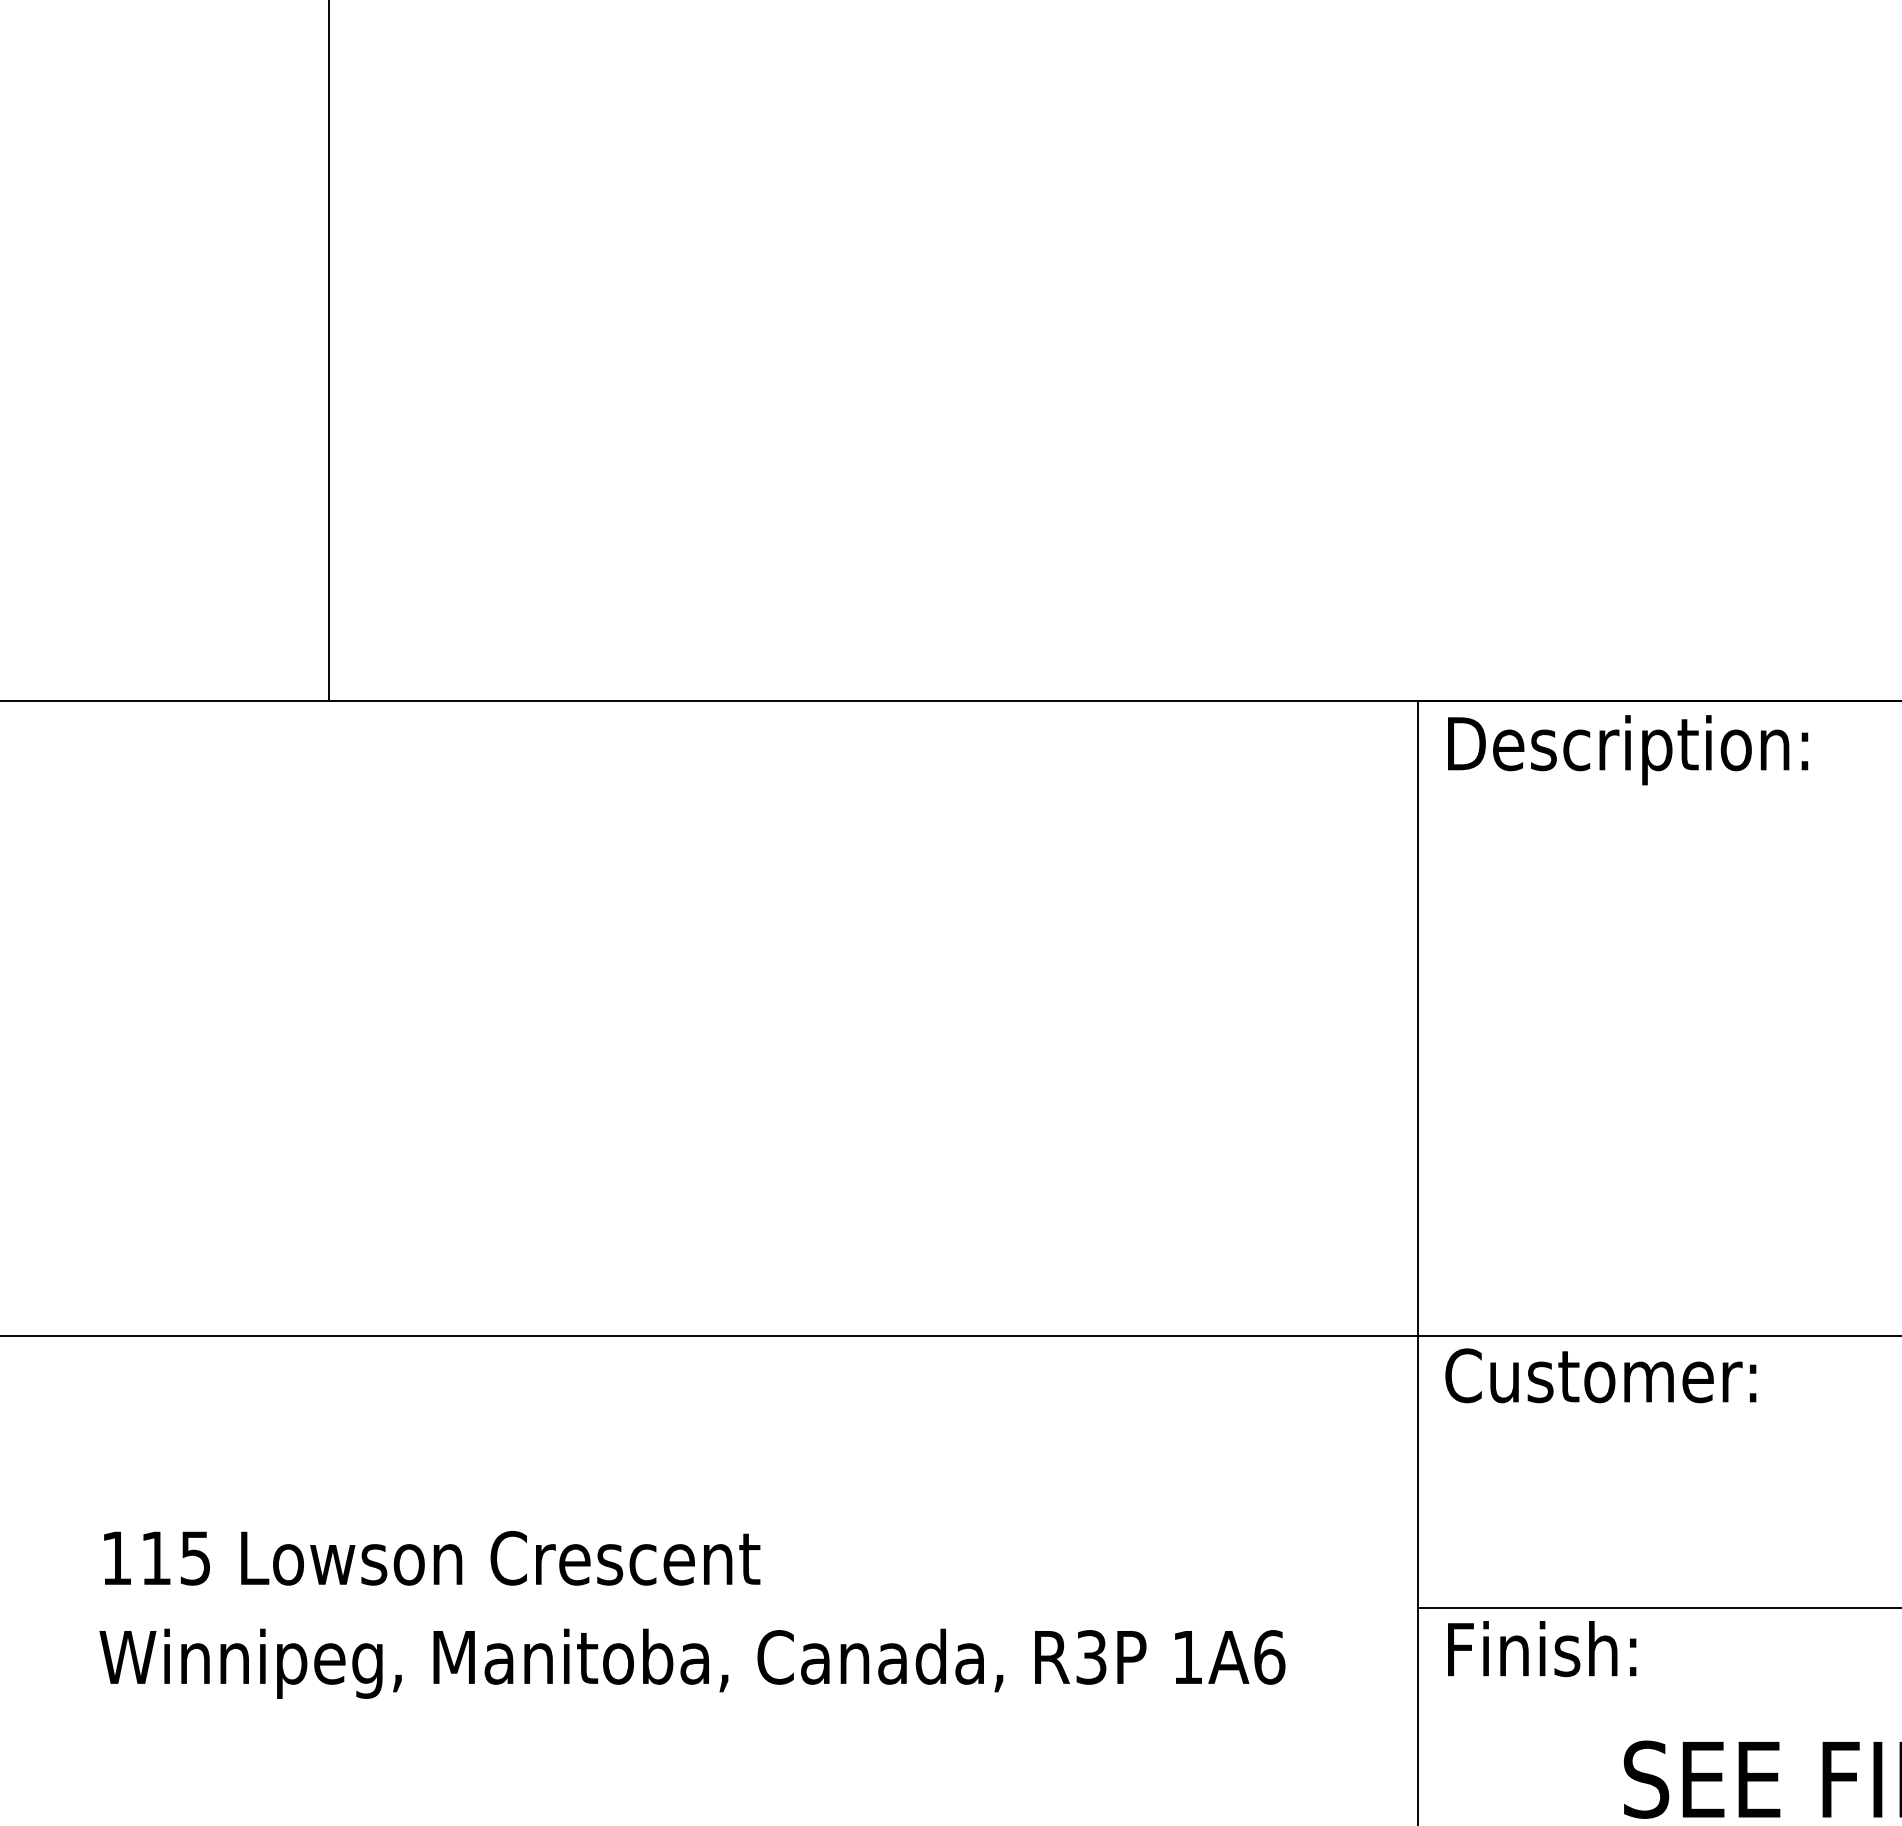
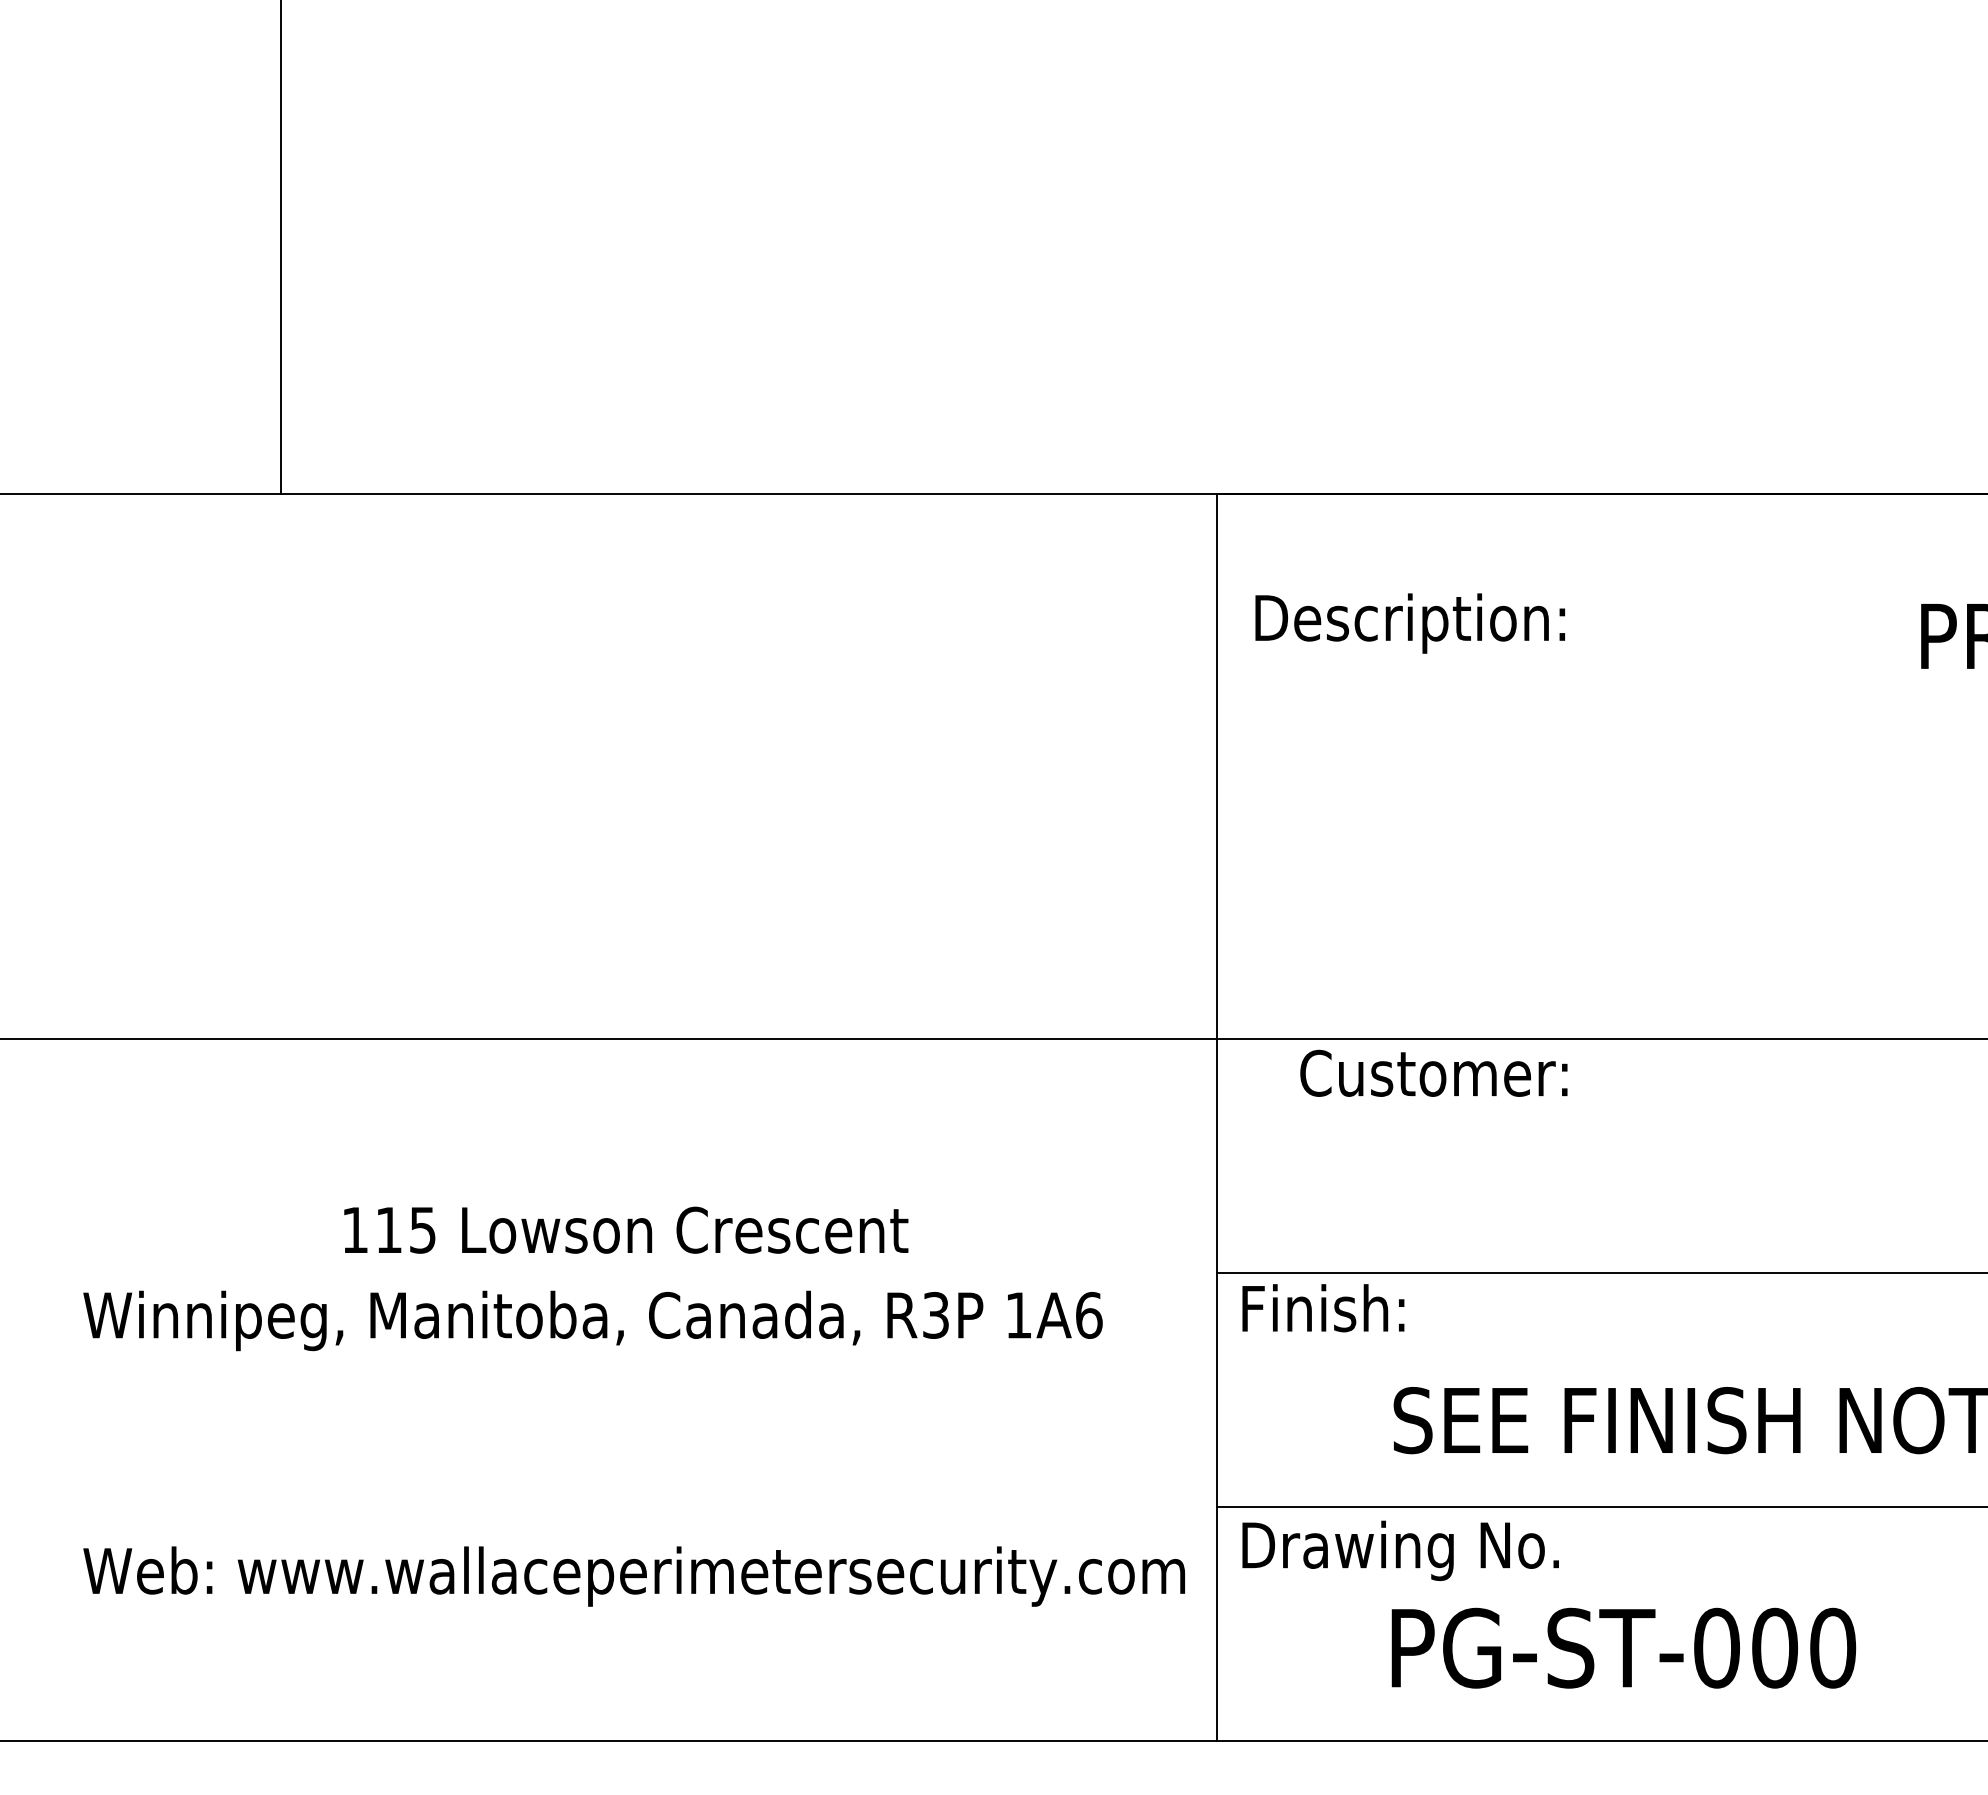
text: (1627, 750) -> (1409, 623), moved
text: (1600, 1374) -> (1433, 1072), moved
text: (432, 1557) -> (626, 1229), moved

